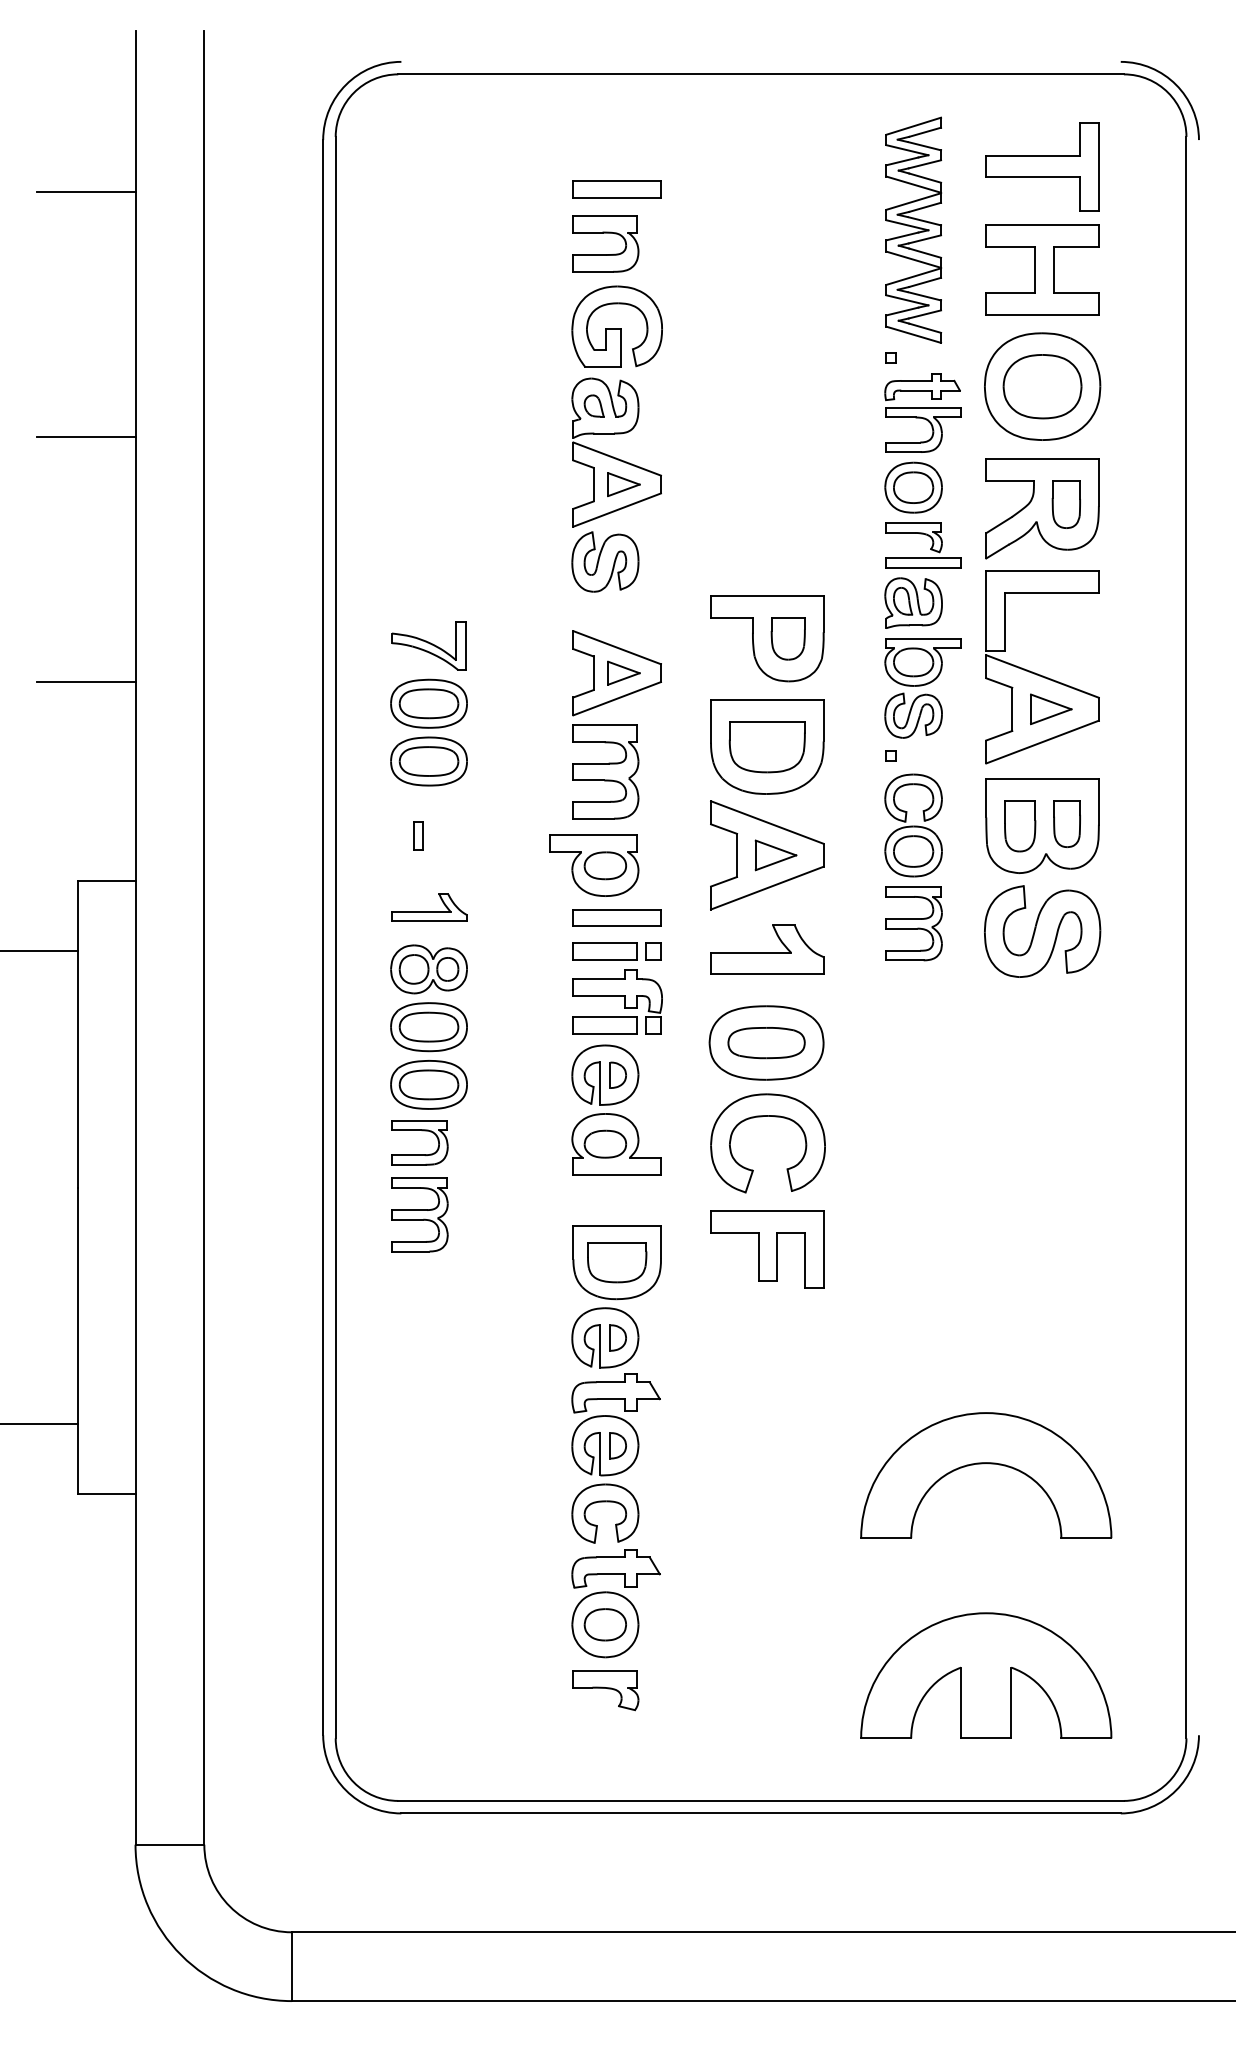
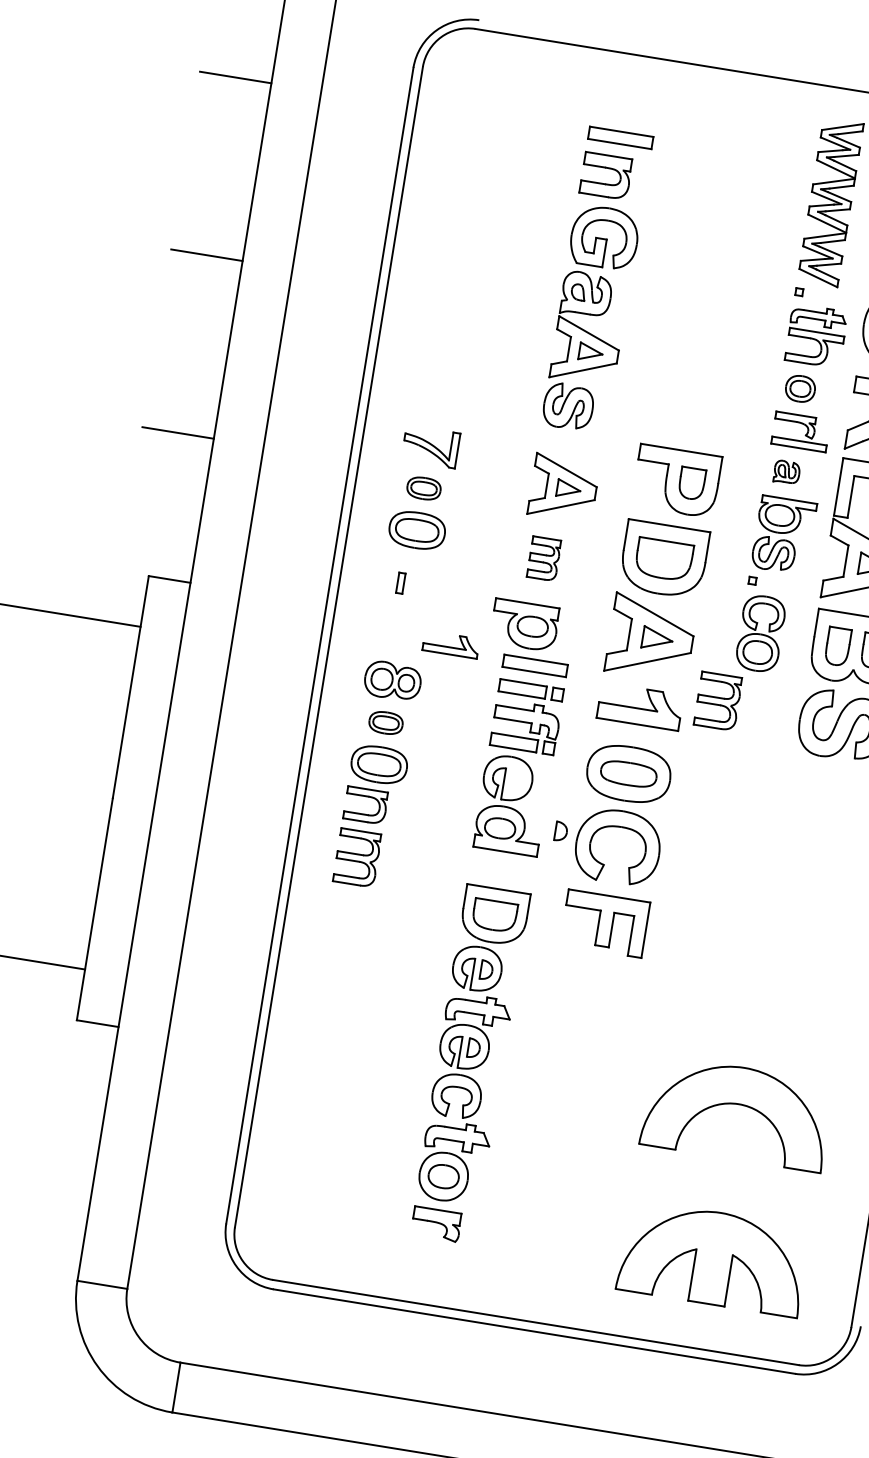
part: (913, 487) -> (800, 388), size x0.7
part: (913, 602) -> (786, 472), size x0.6
part: (428, 703) -> (423, 488), size x0.6
part: (605, 771) -> (543, 558), size x0.6
part: (429, 907) -> (451, 644), moved
part: (913, 923) -> (717, 701), moved
part: (428, 1027) -> (385, 723), size x0.6
part: (617, 1074) -> (560, 831), moved

